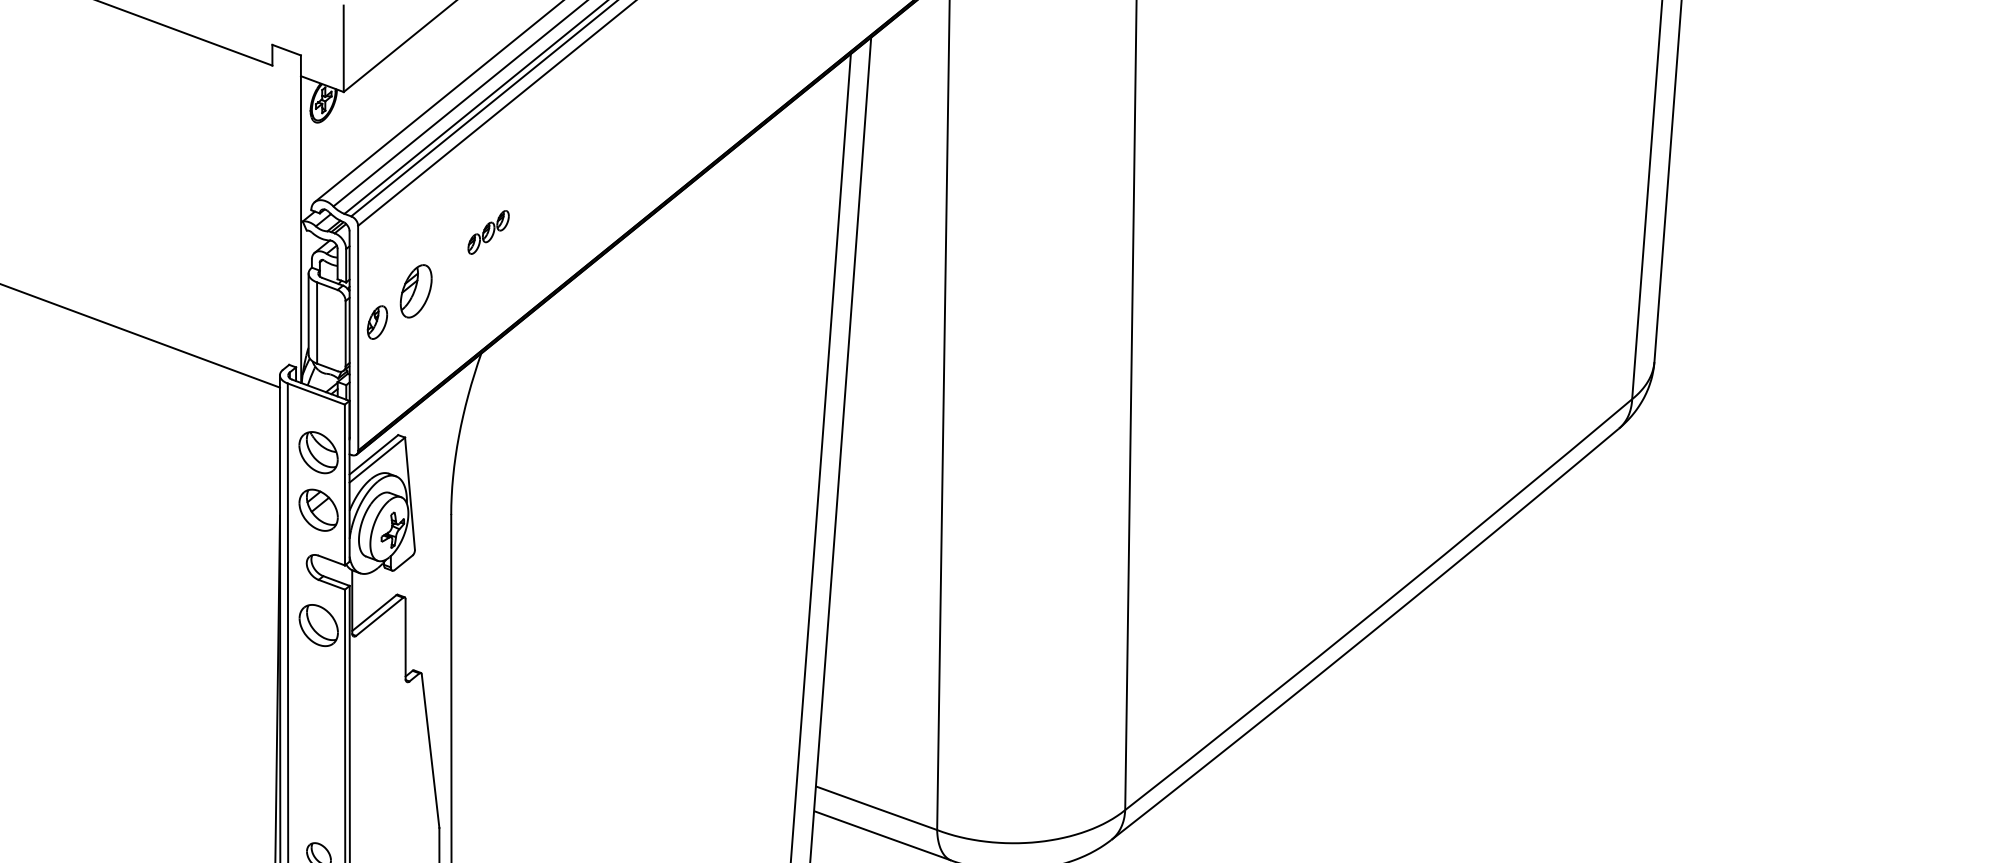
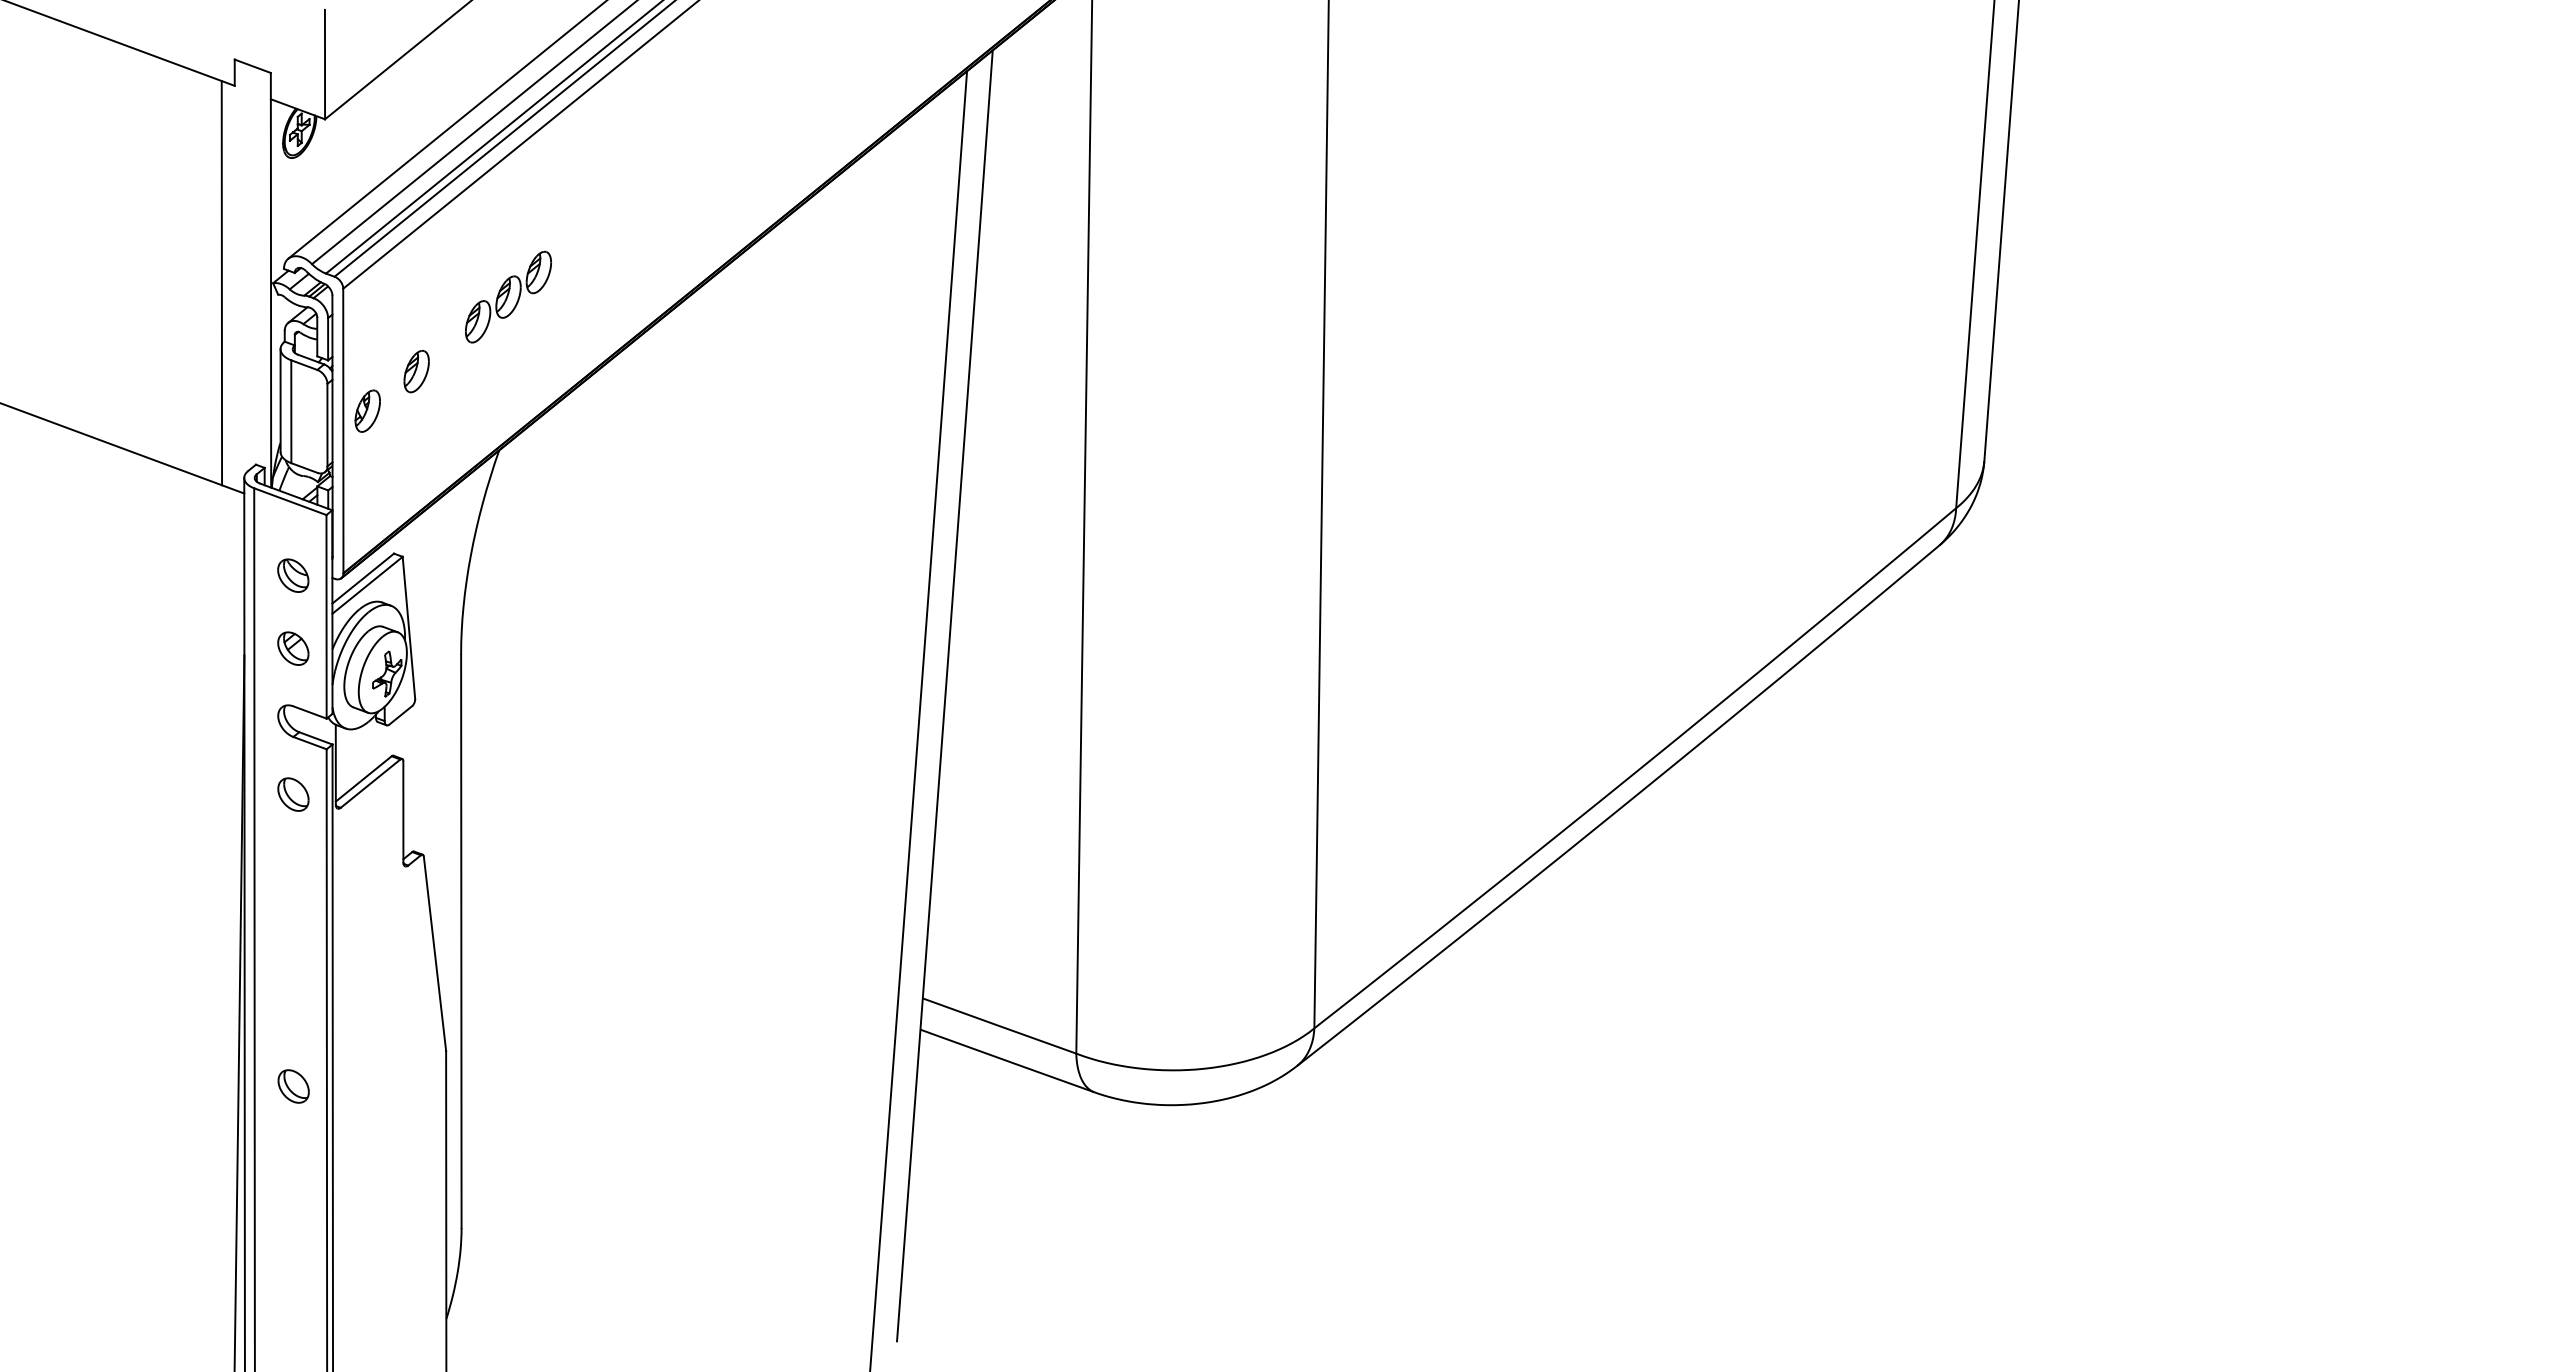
line: (261, 221) -> (221, 283), added
part: (488, 231) -> (508, 296), size x1.67
part: (415, 291) -> (416, 371), size x0.62
part: (318, 452) -> (293, 575), size x0.62
part: (318, 510) -> (293, 648), size x0.62
part: (318, 625) -> (293, 794), size x0.62

